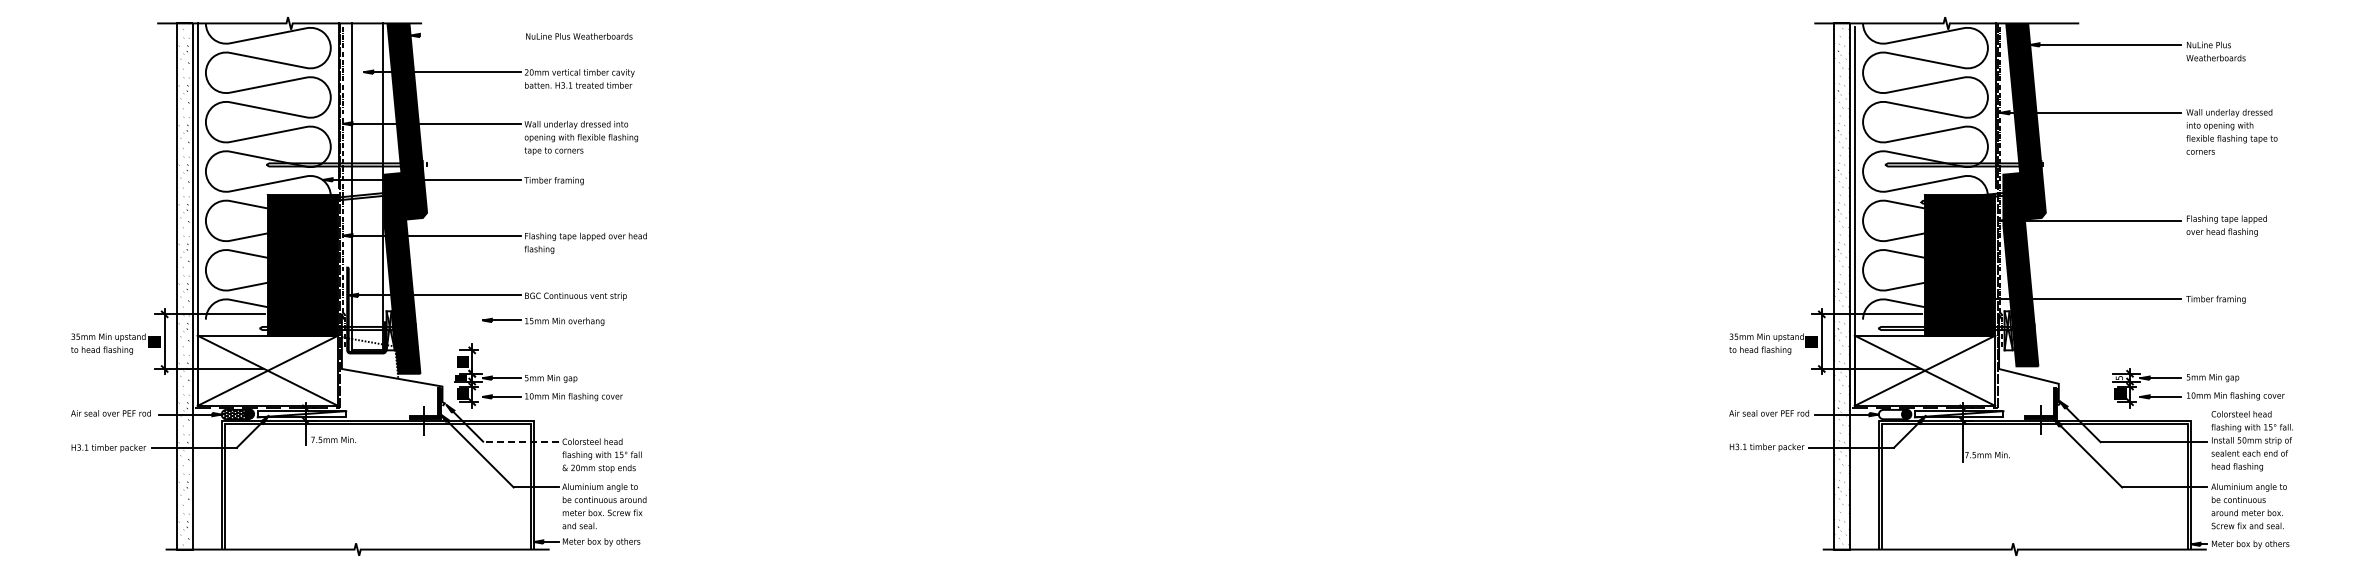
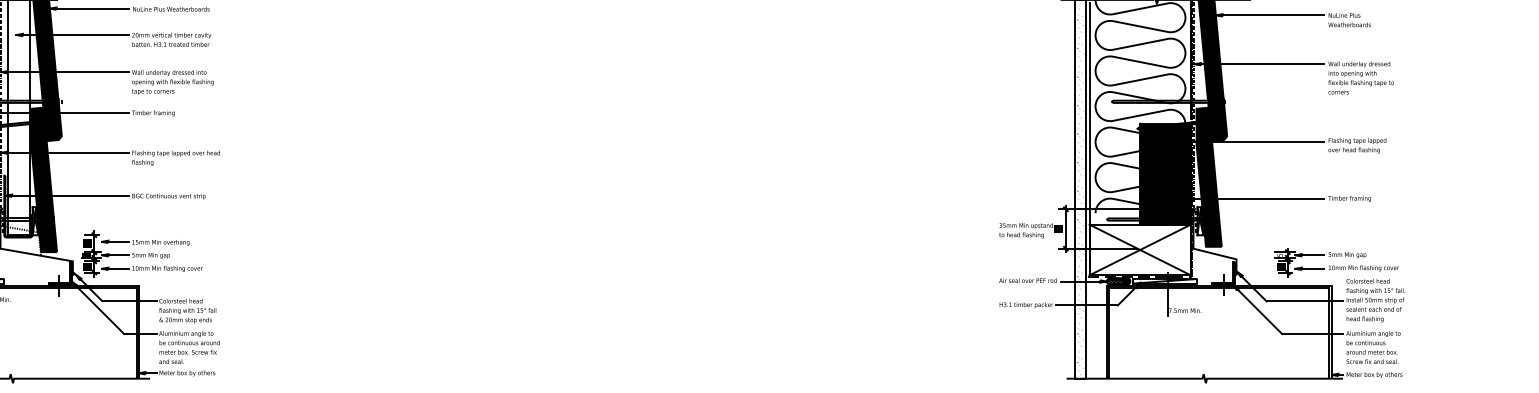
line: (465, 35) -> (89, 8), added
part: (543, 321) -> (145, 242), moved
hatch: (1892, 414) -> (1116, 281), added
line: (521, 442) -> (129, 301), dashed -> solid

